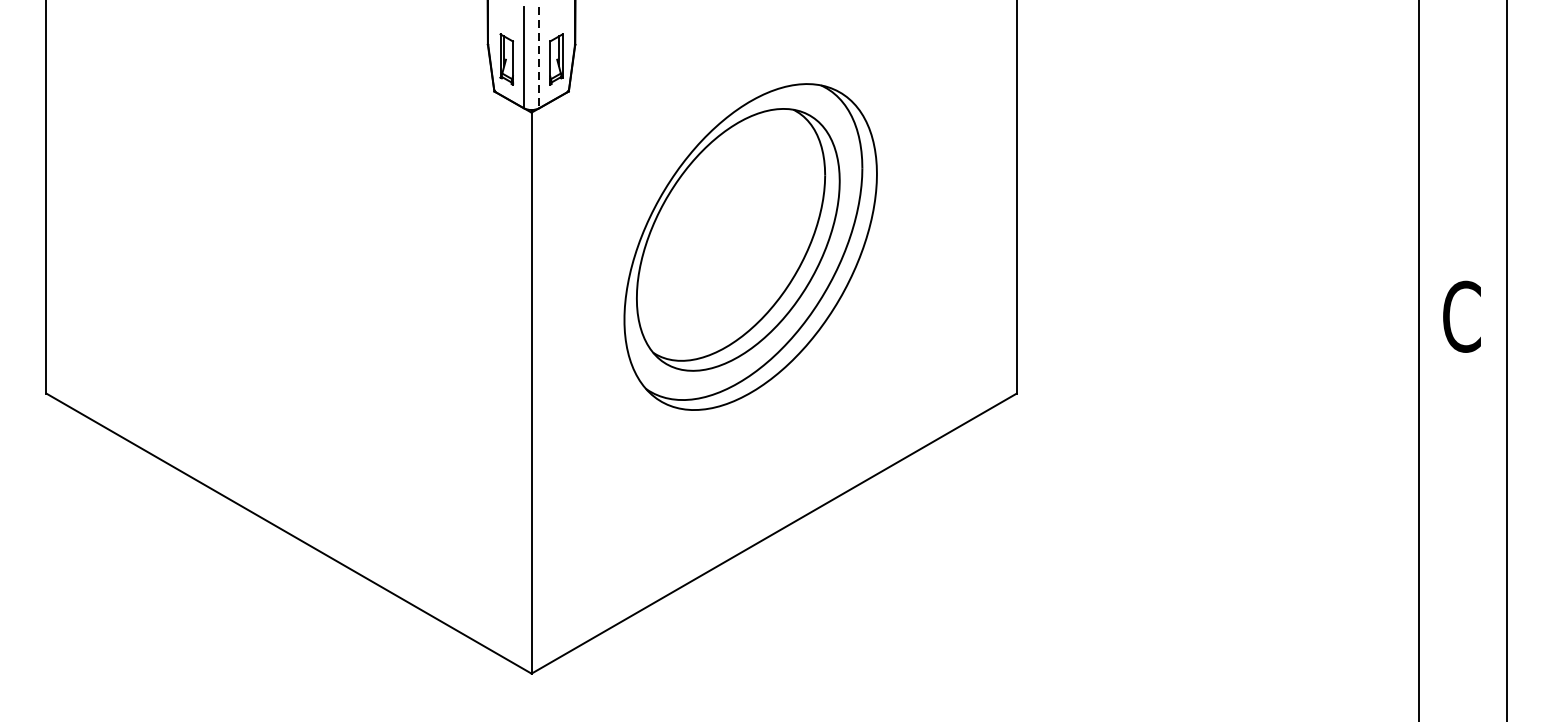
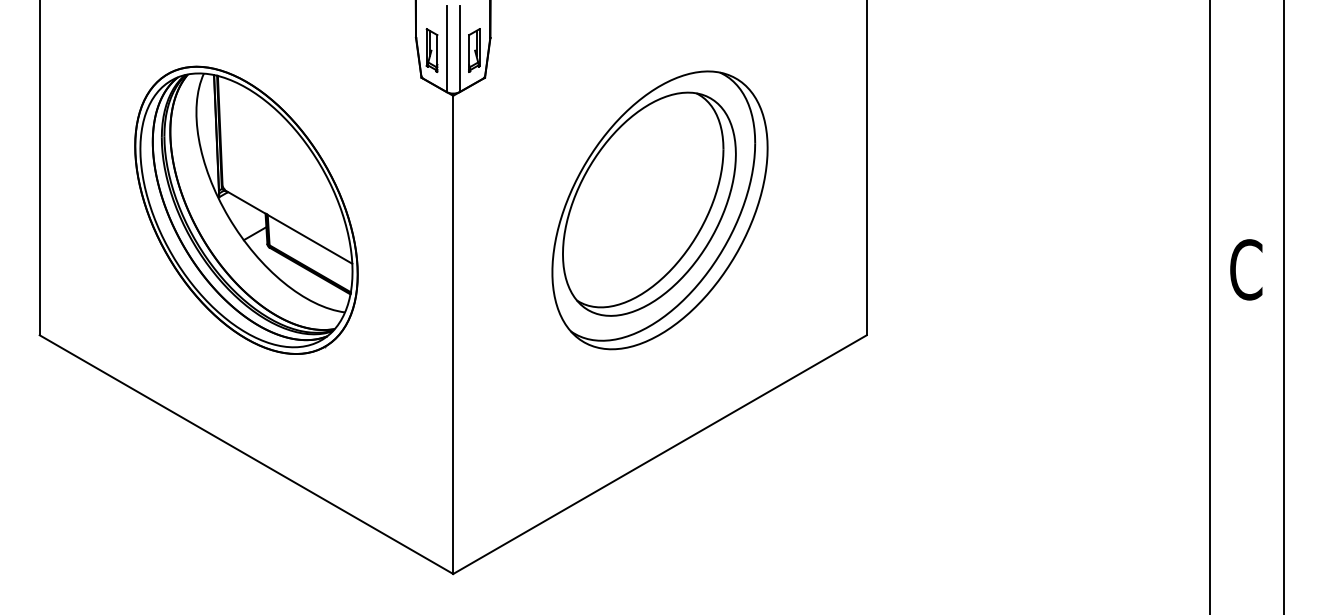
line: (538, 58) -> (459, 49), dashed -> solid
part: (289, 246) -> (246, 209), added
part: (750, 247) -> (659, 210), moved

